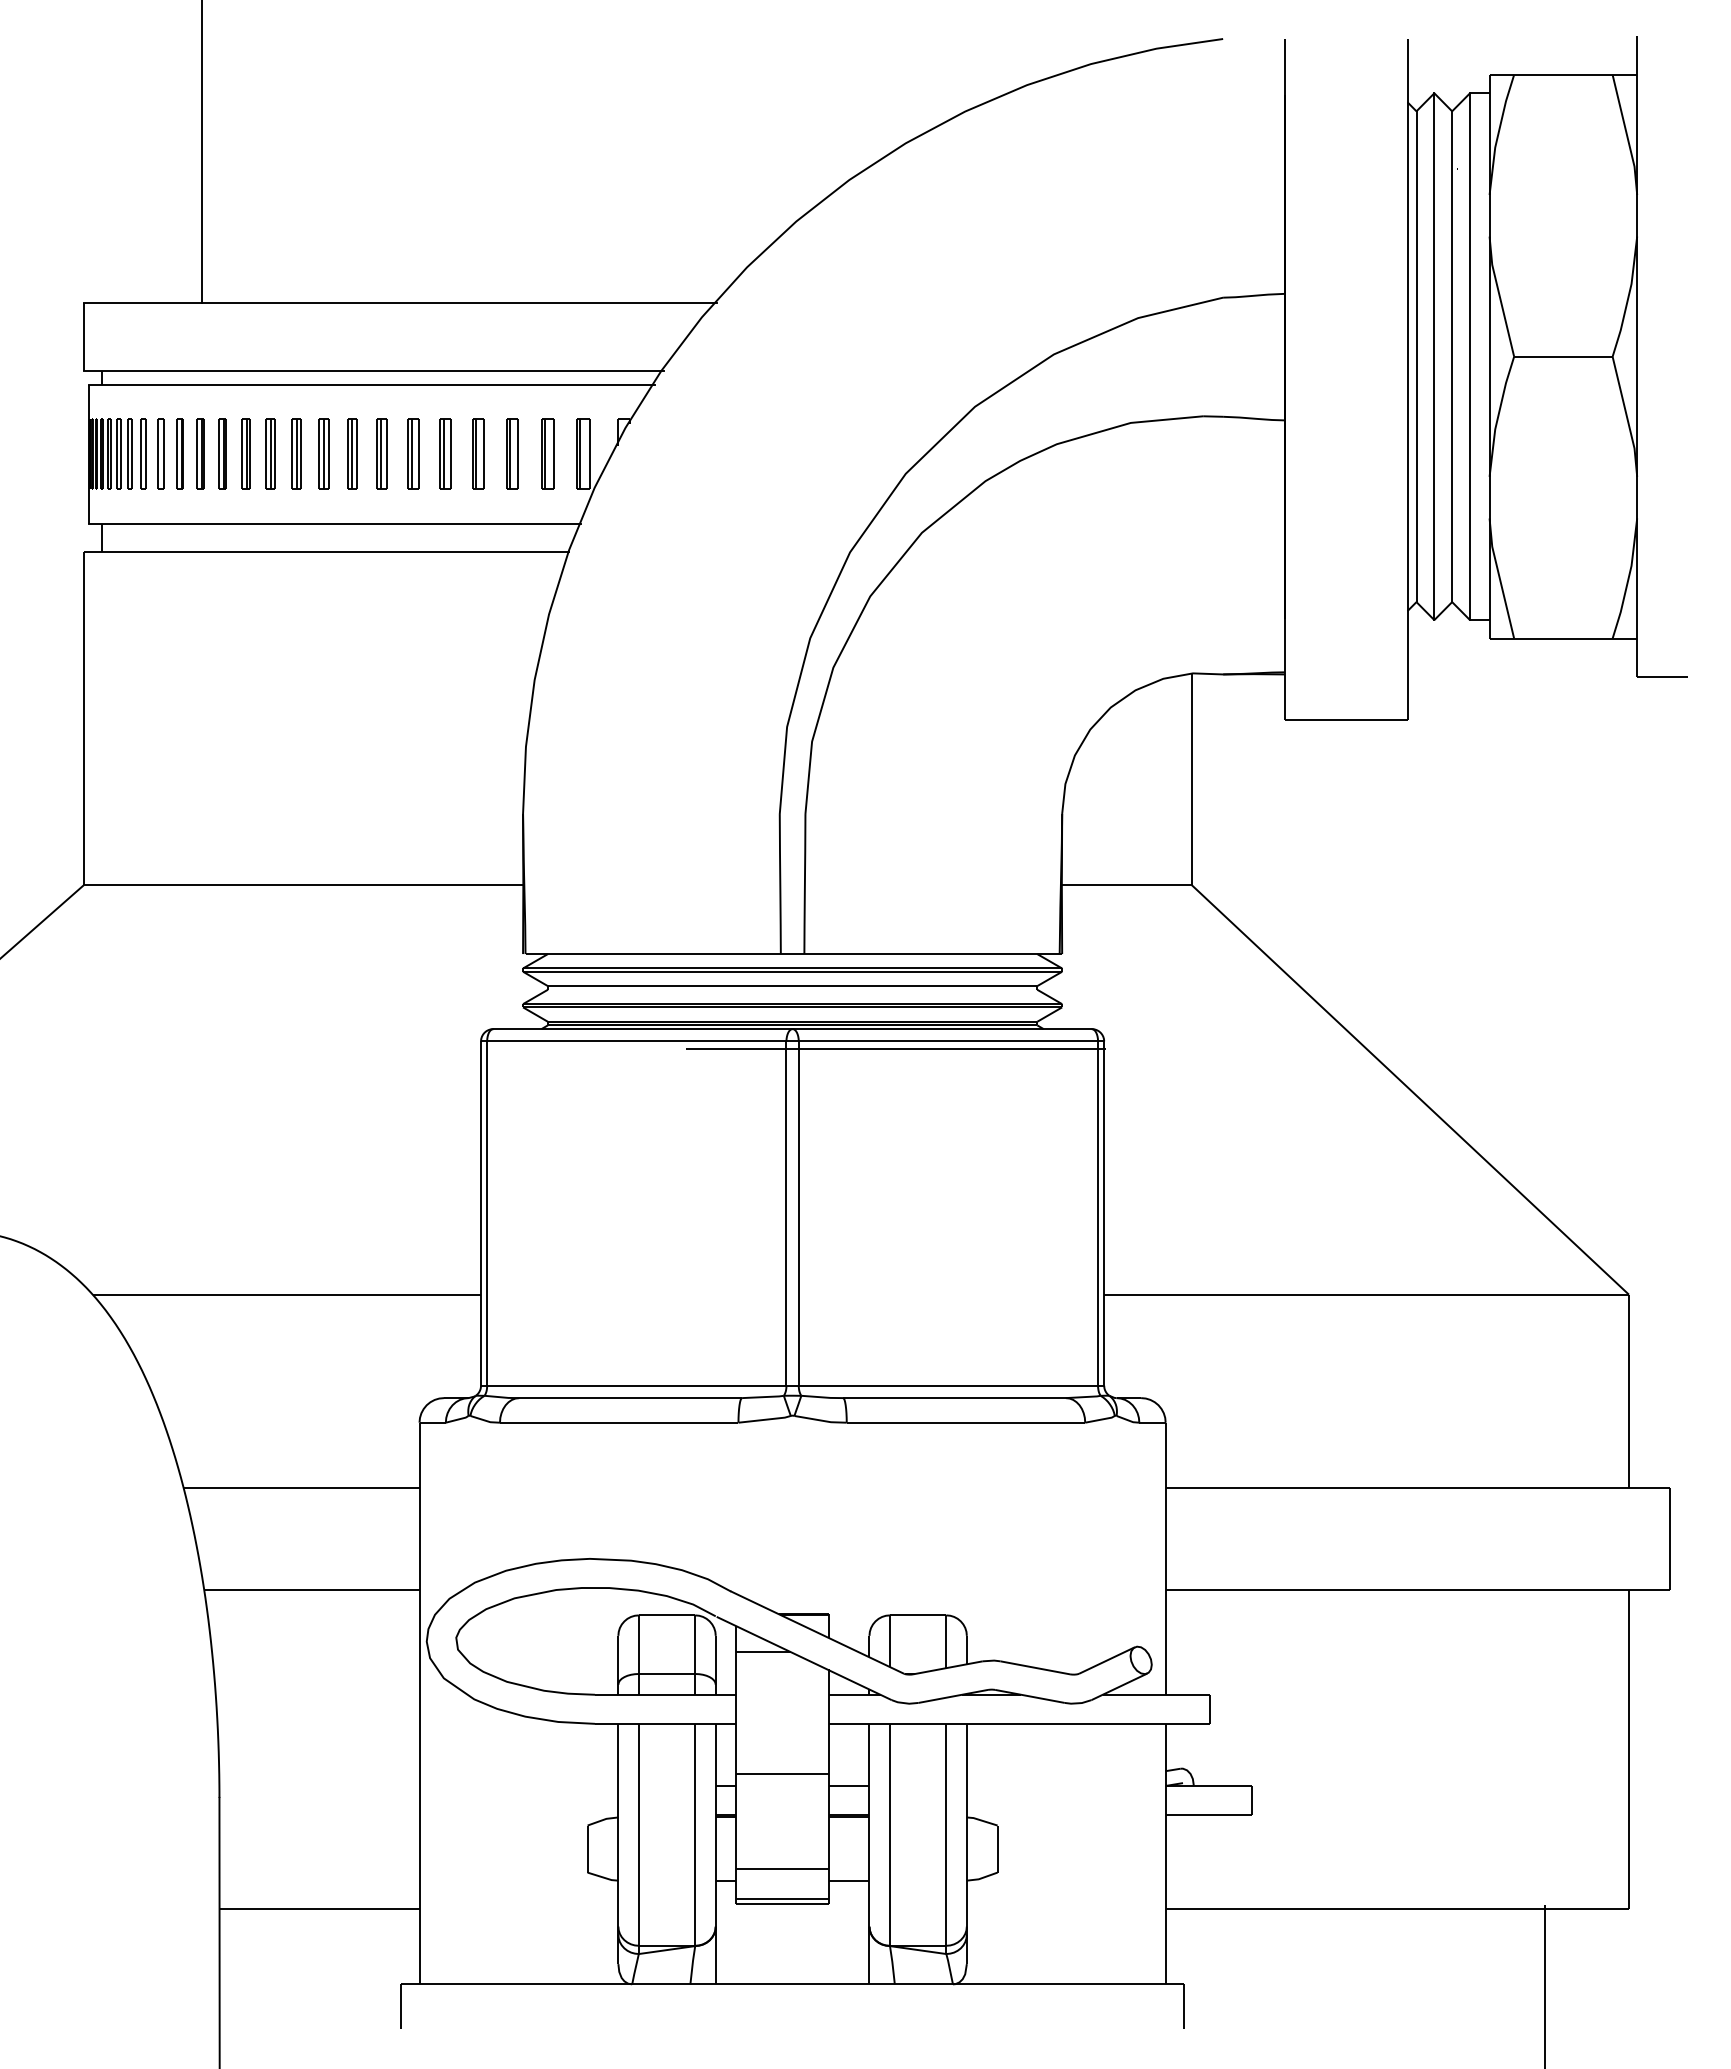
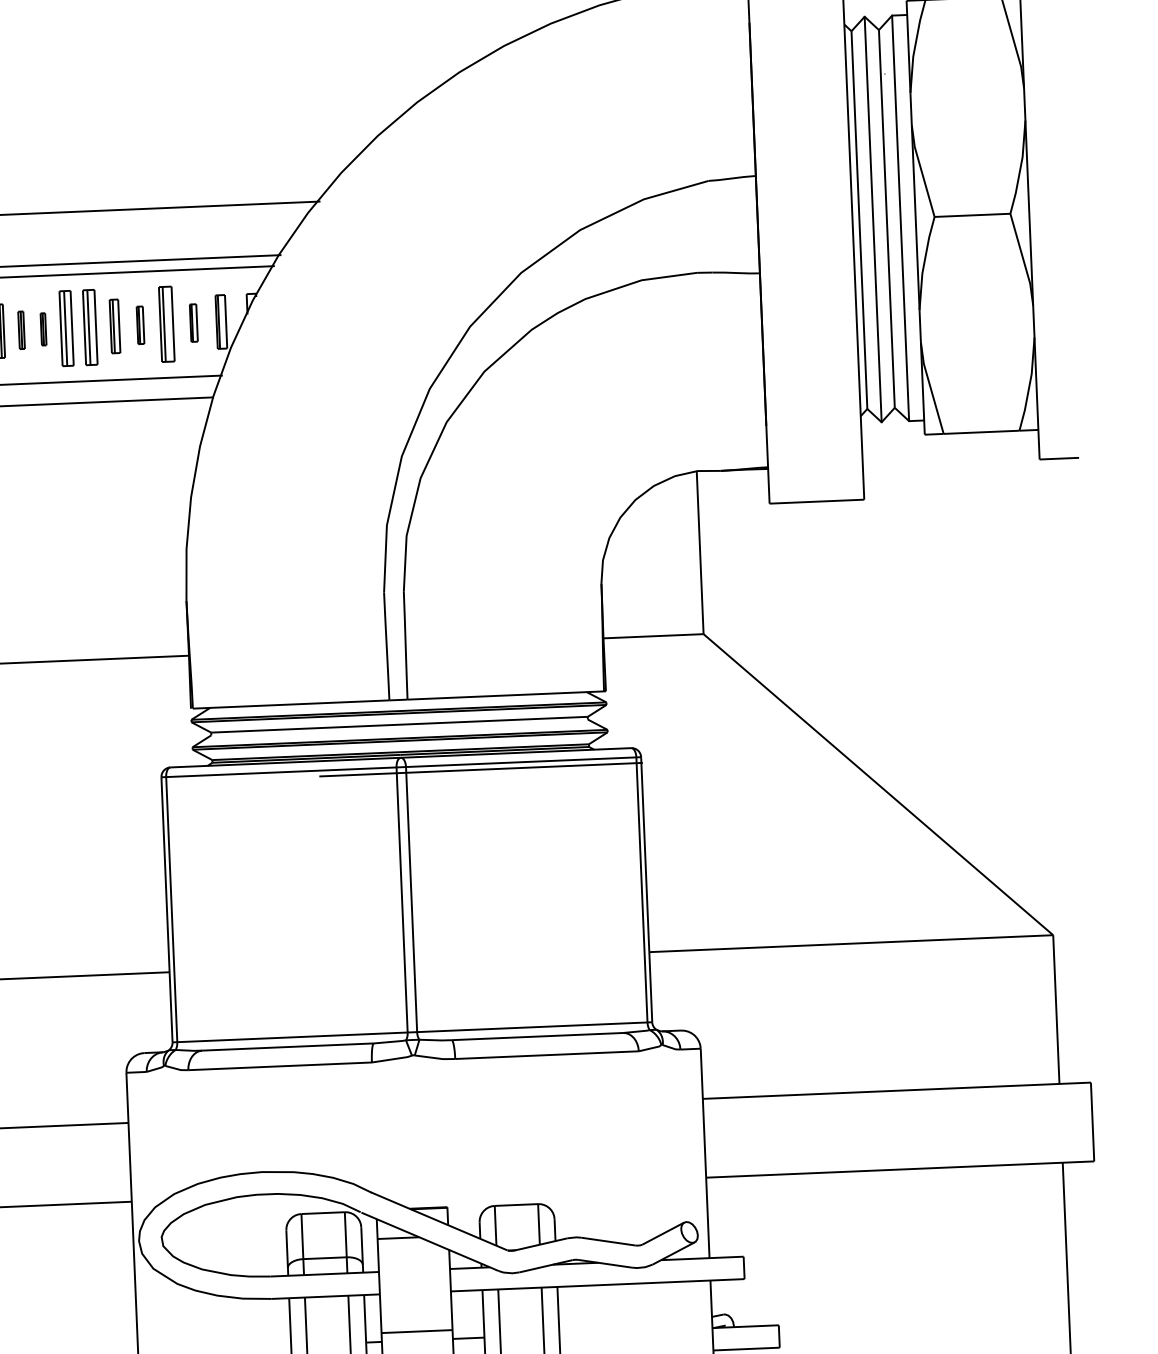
part: (323, 453) -> (21, 329), size x0.7
part: (352, 453) -> (43, 328), size x0.6
part: (381, 453) -> (65, 327), size x1.4
part: (413, 453) -> (90, 326), size x1.4
part: (478, 453) -> (140, 324), size x0.7
part: (512, 453) -> (166, 323), size x1.4
part: (547, 453) -> (193, 322), size x0.7

